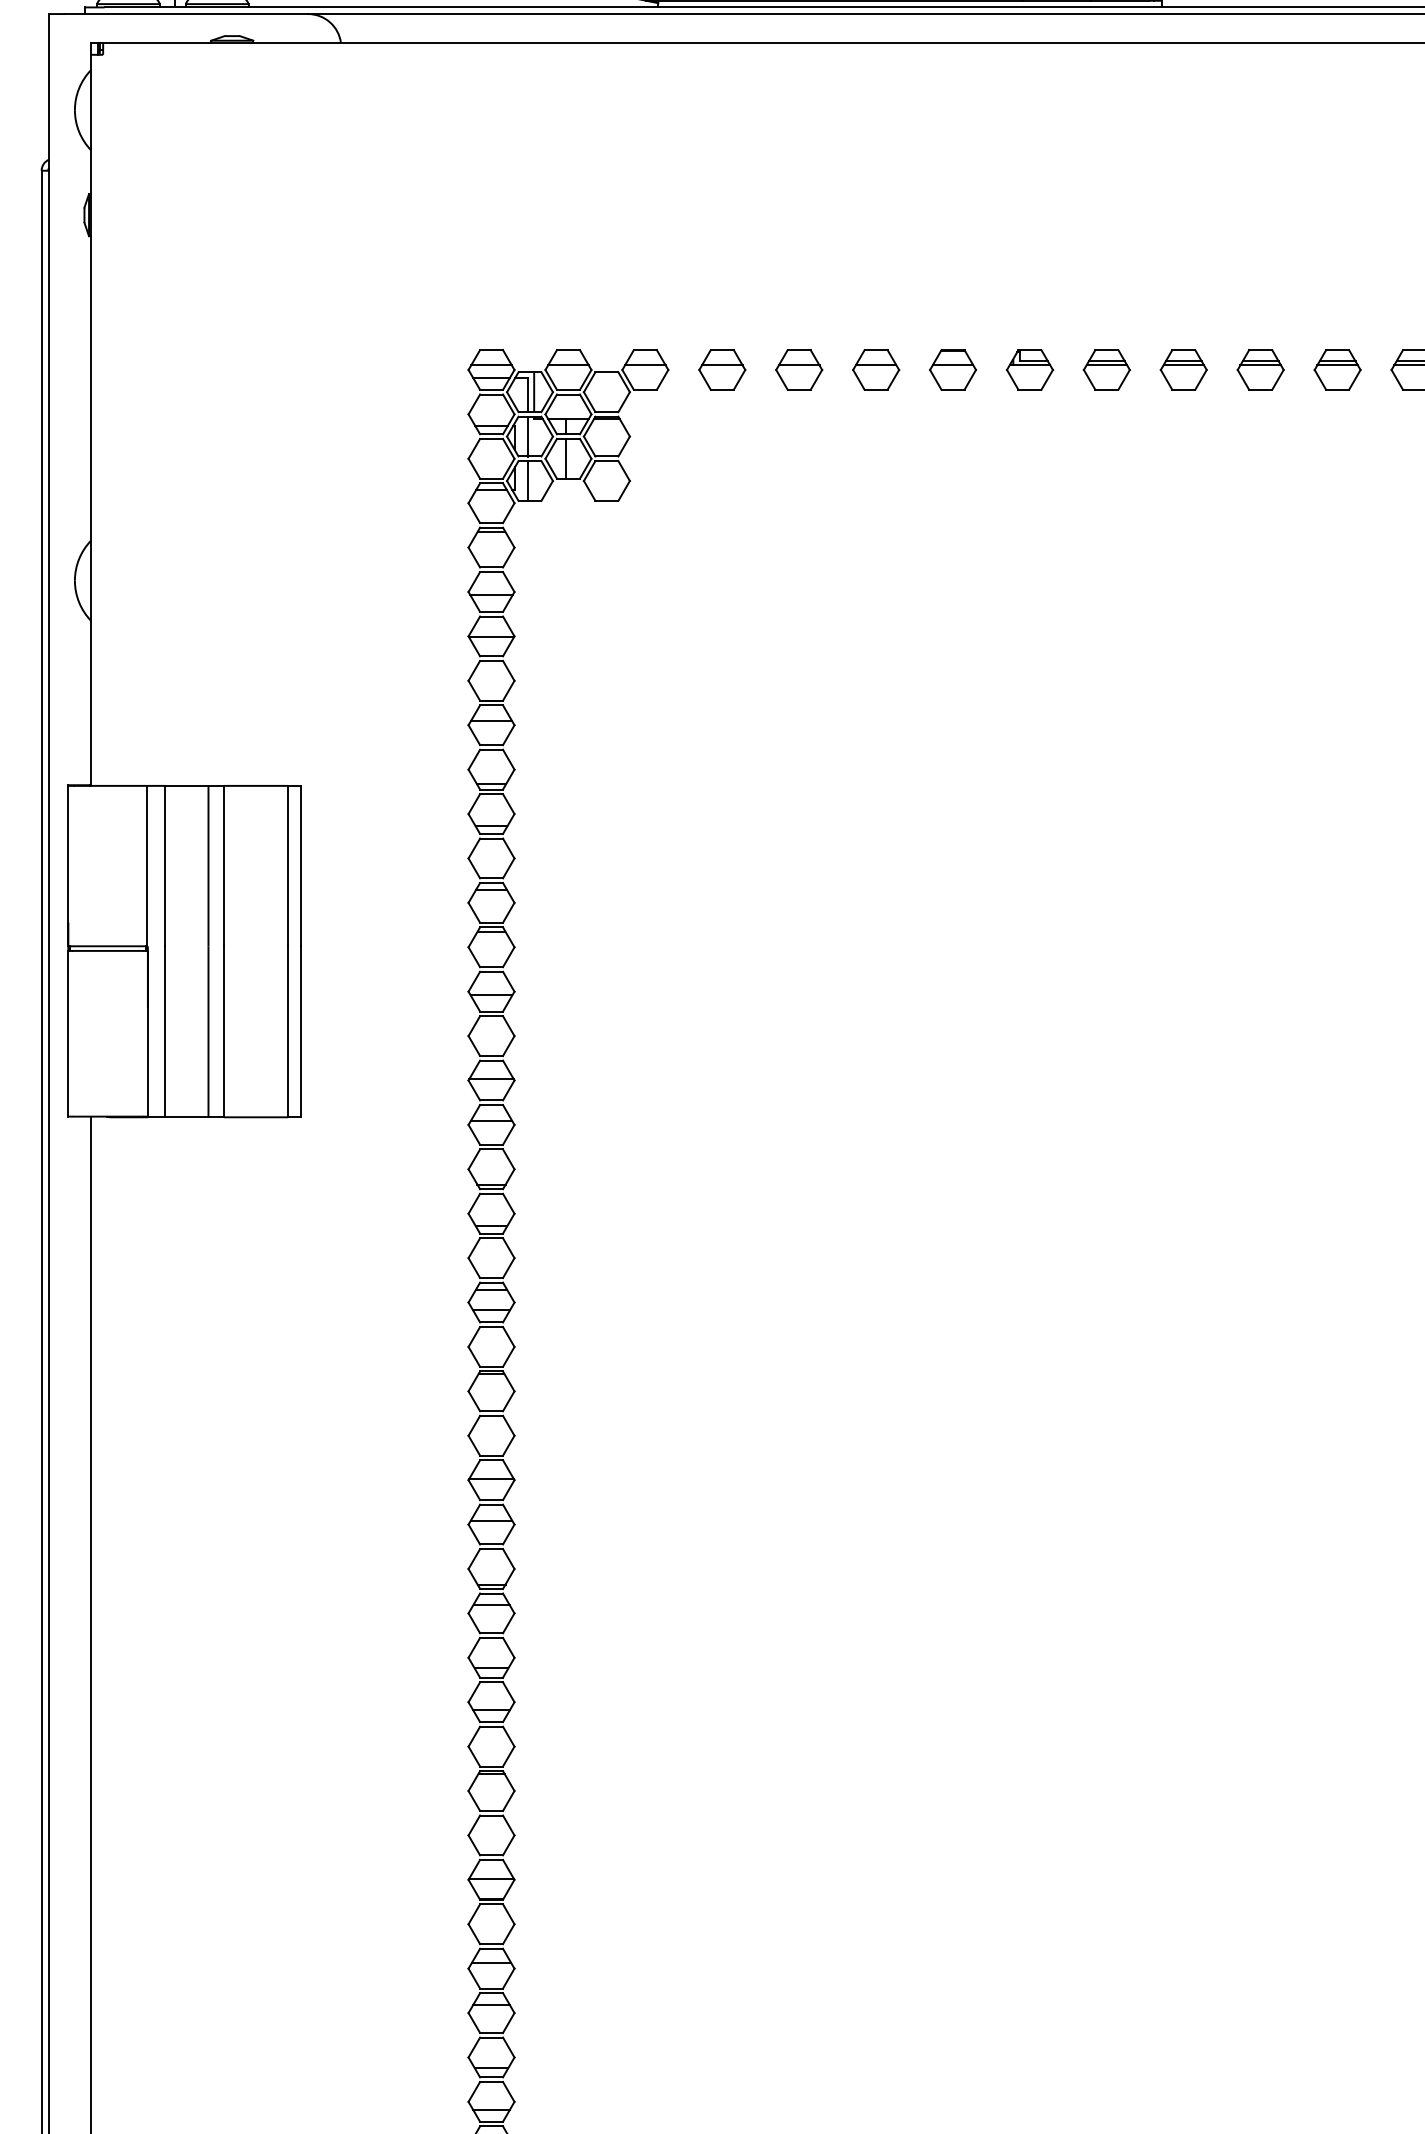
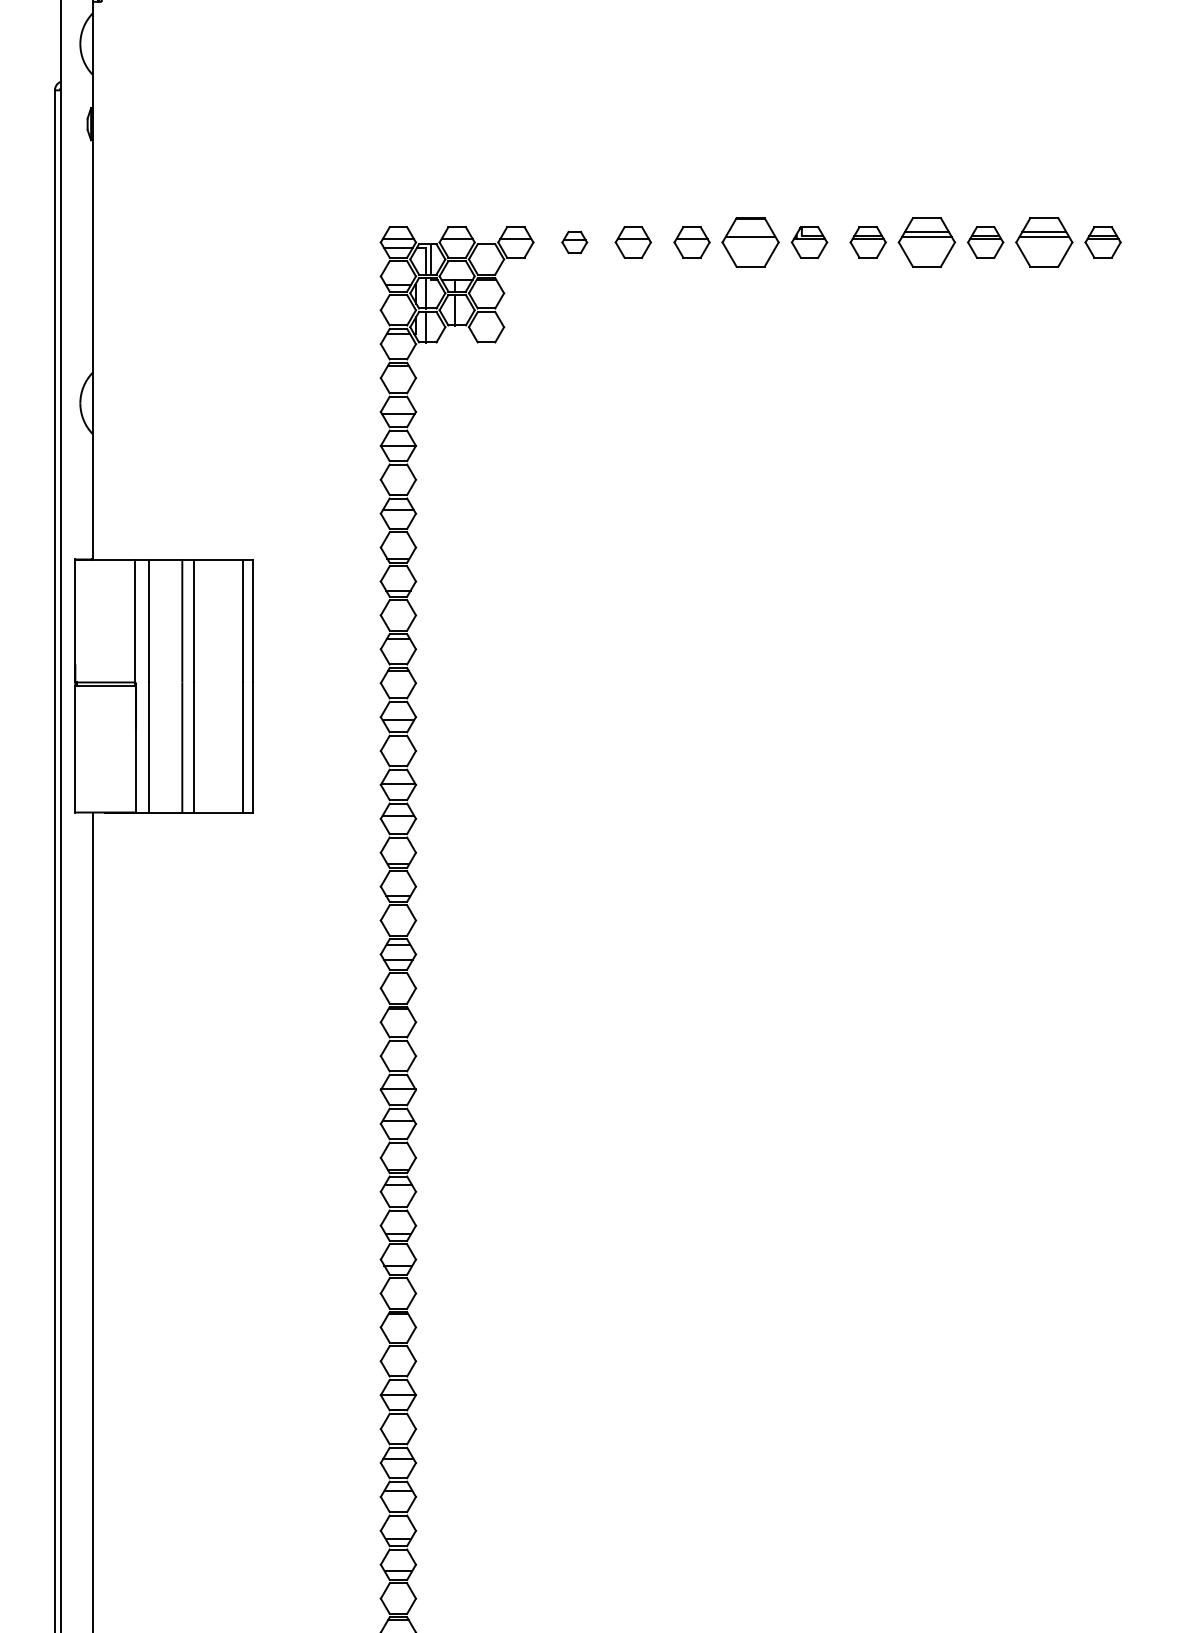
part: (722, 370) -> (574, 242), size x0.7
part: (952, 370) -> (750, 242), size x1.6
part: (1183, 370) -> (926, 242), size x1.6
part: (1337, 370) -> (1044, 242), size x1.6

